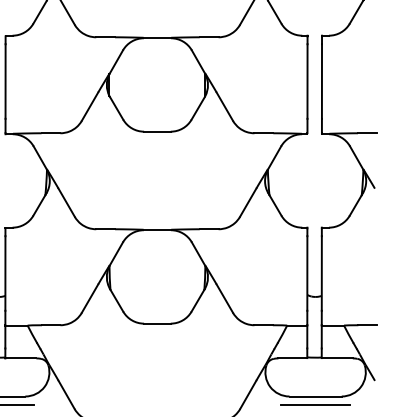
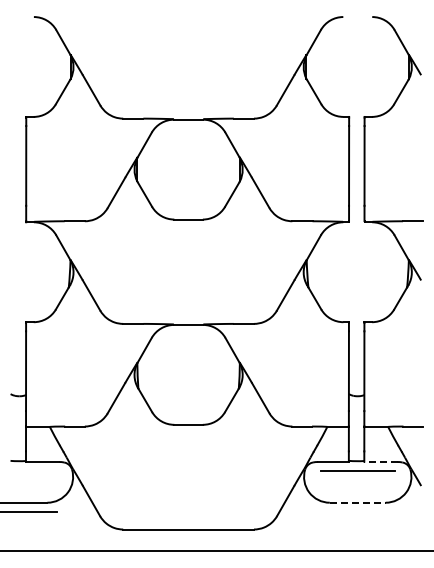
line: (336, 357) -> (380, 461), solid -> dashed
line: (315, 396) -> (357, 502), solid -> dashed
line: (315, 404) -> (357, 470), moved

